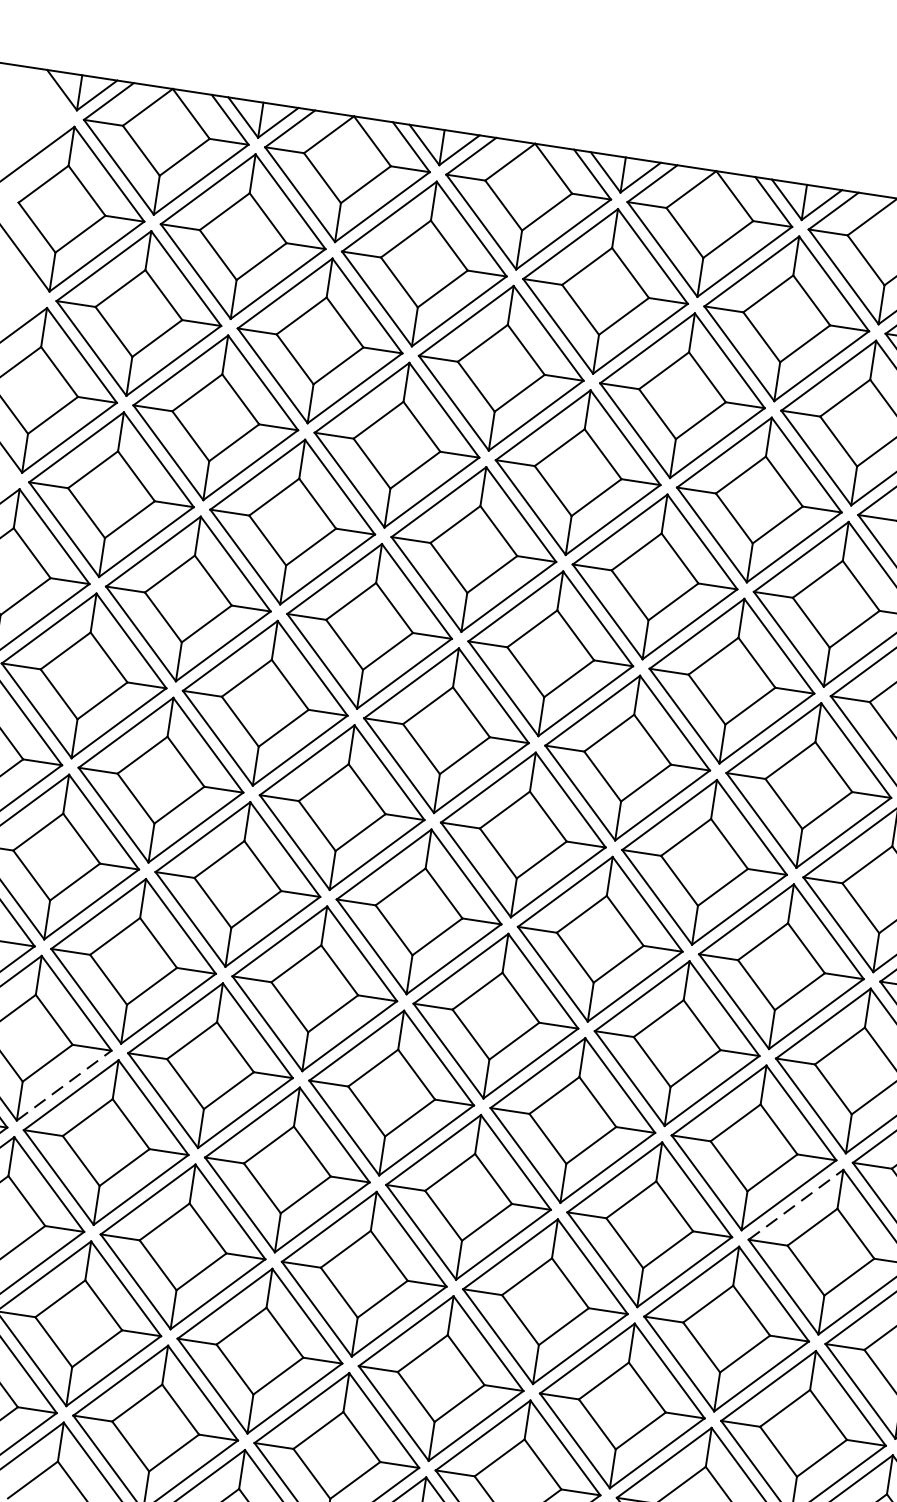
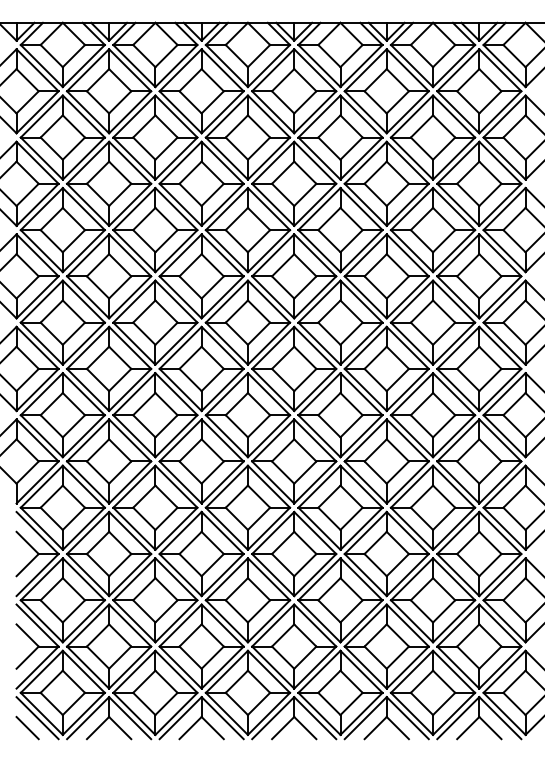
line: (63, 1084) -> (83, 528), dashed -> solid
line: (796, 1205) -> (458, 533), dashed -> solid

